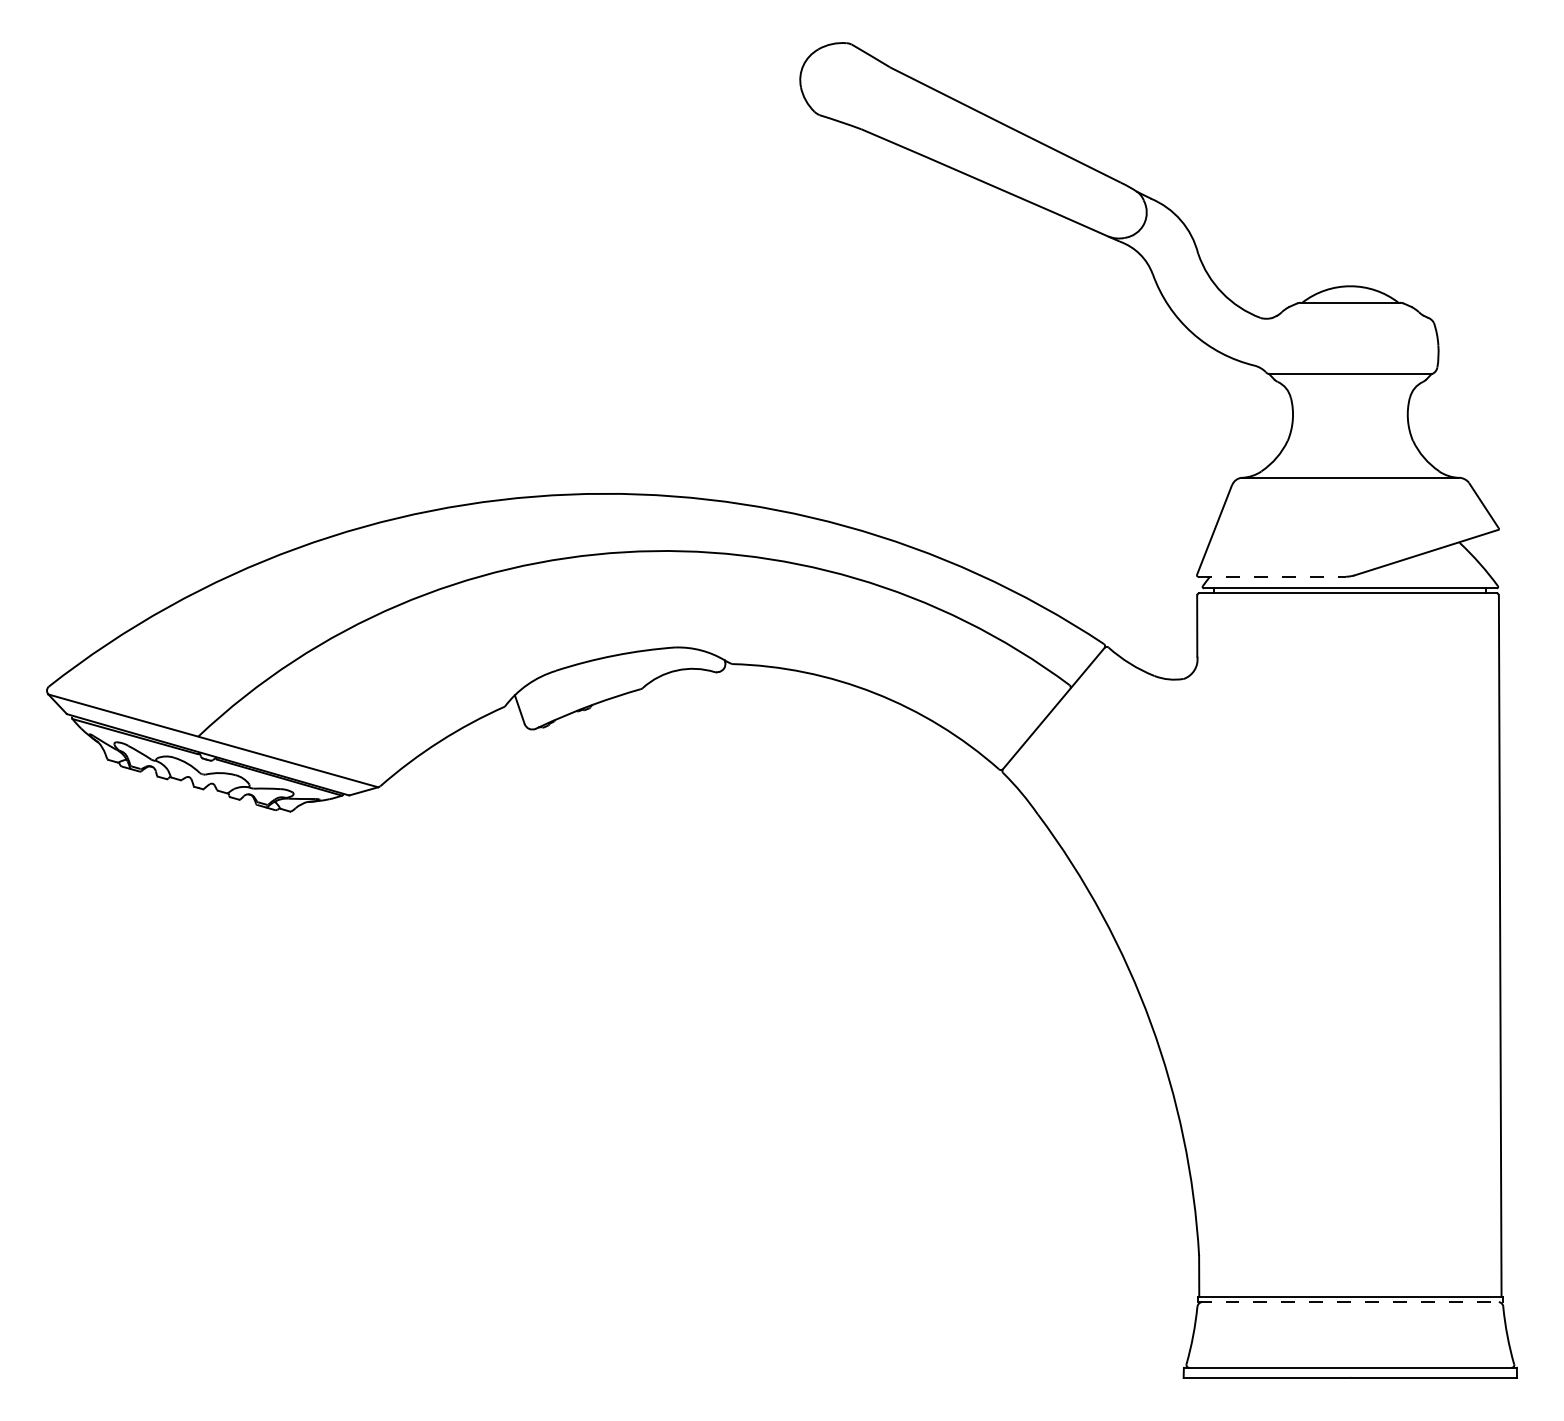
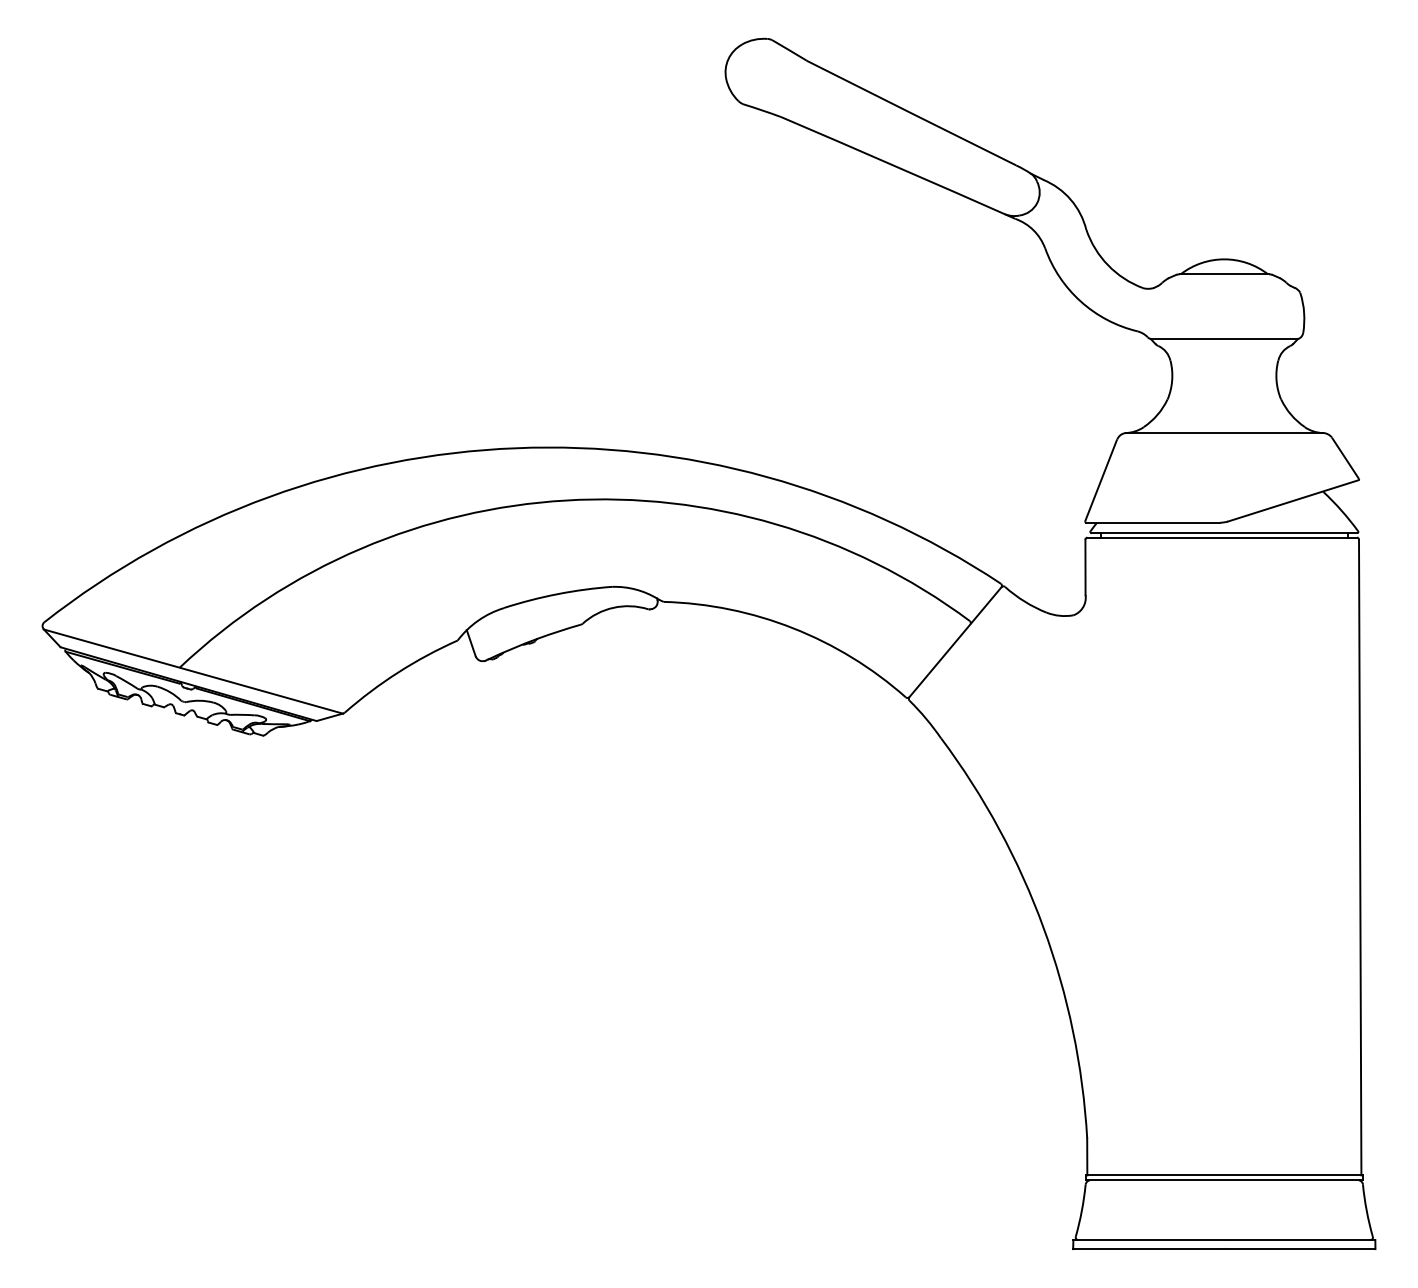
line: (1272, 576) -> (1153, 522), dashed -> solid
line: (1350, 1302) -> (1224, 1180), dashed -> solid

